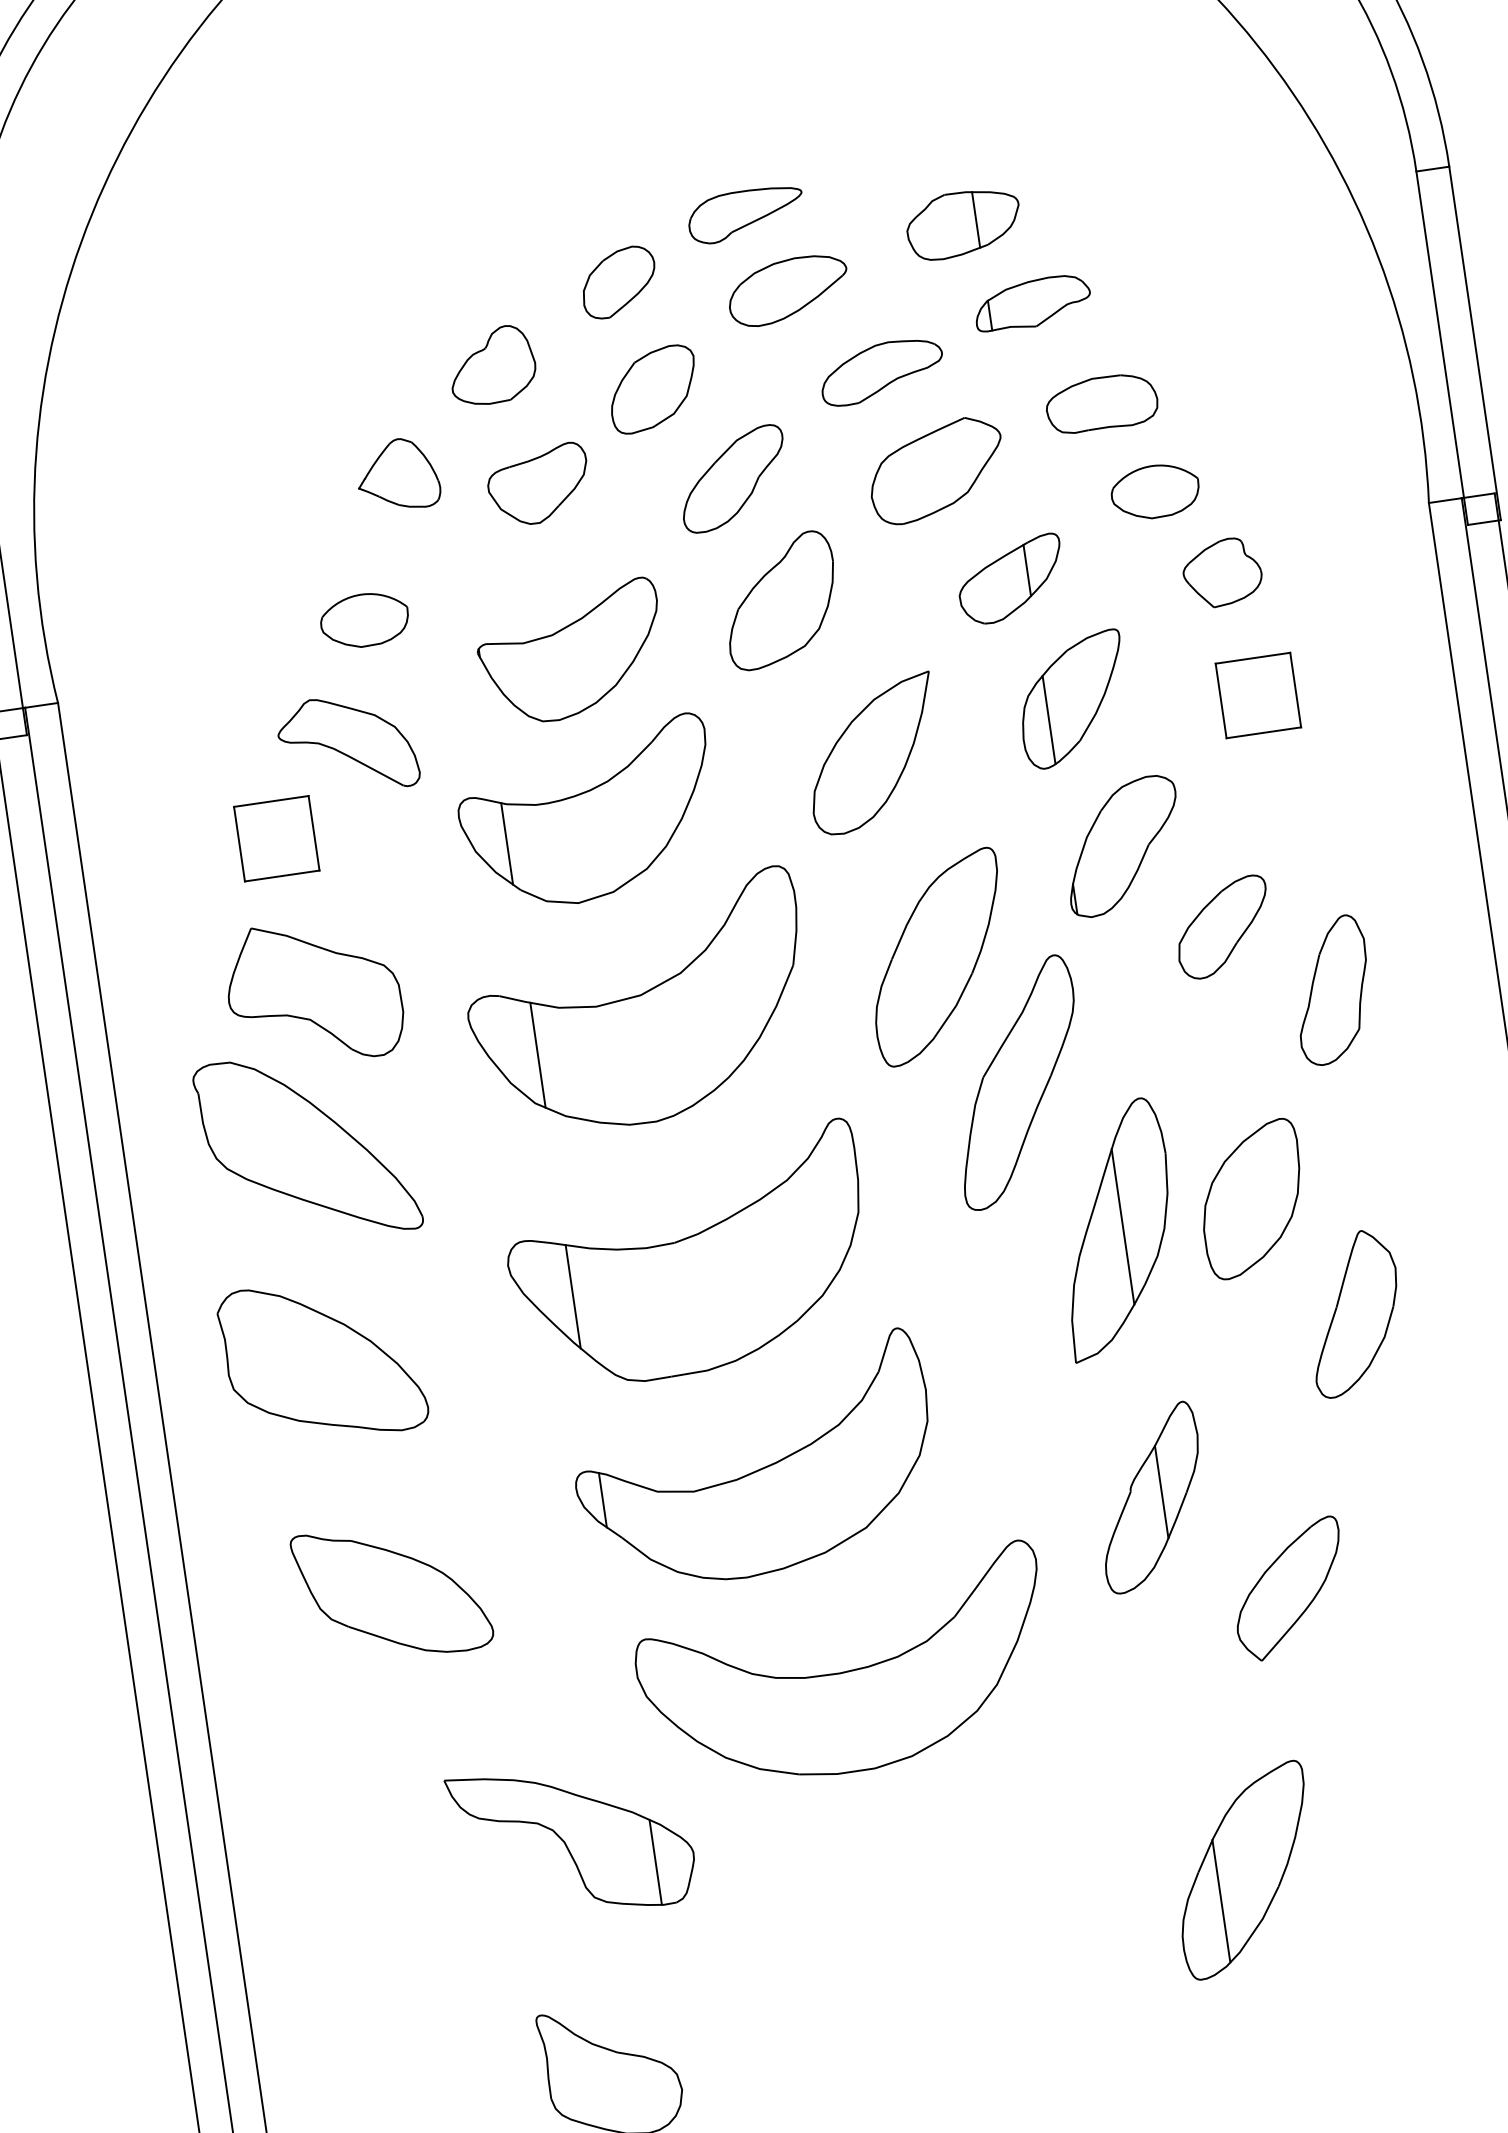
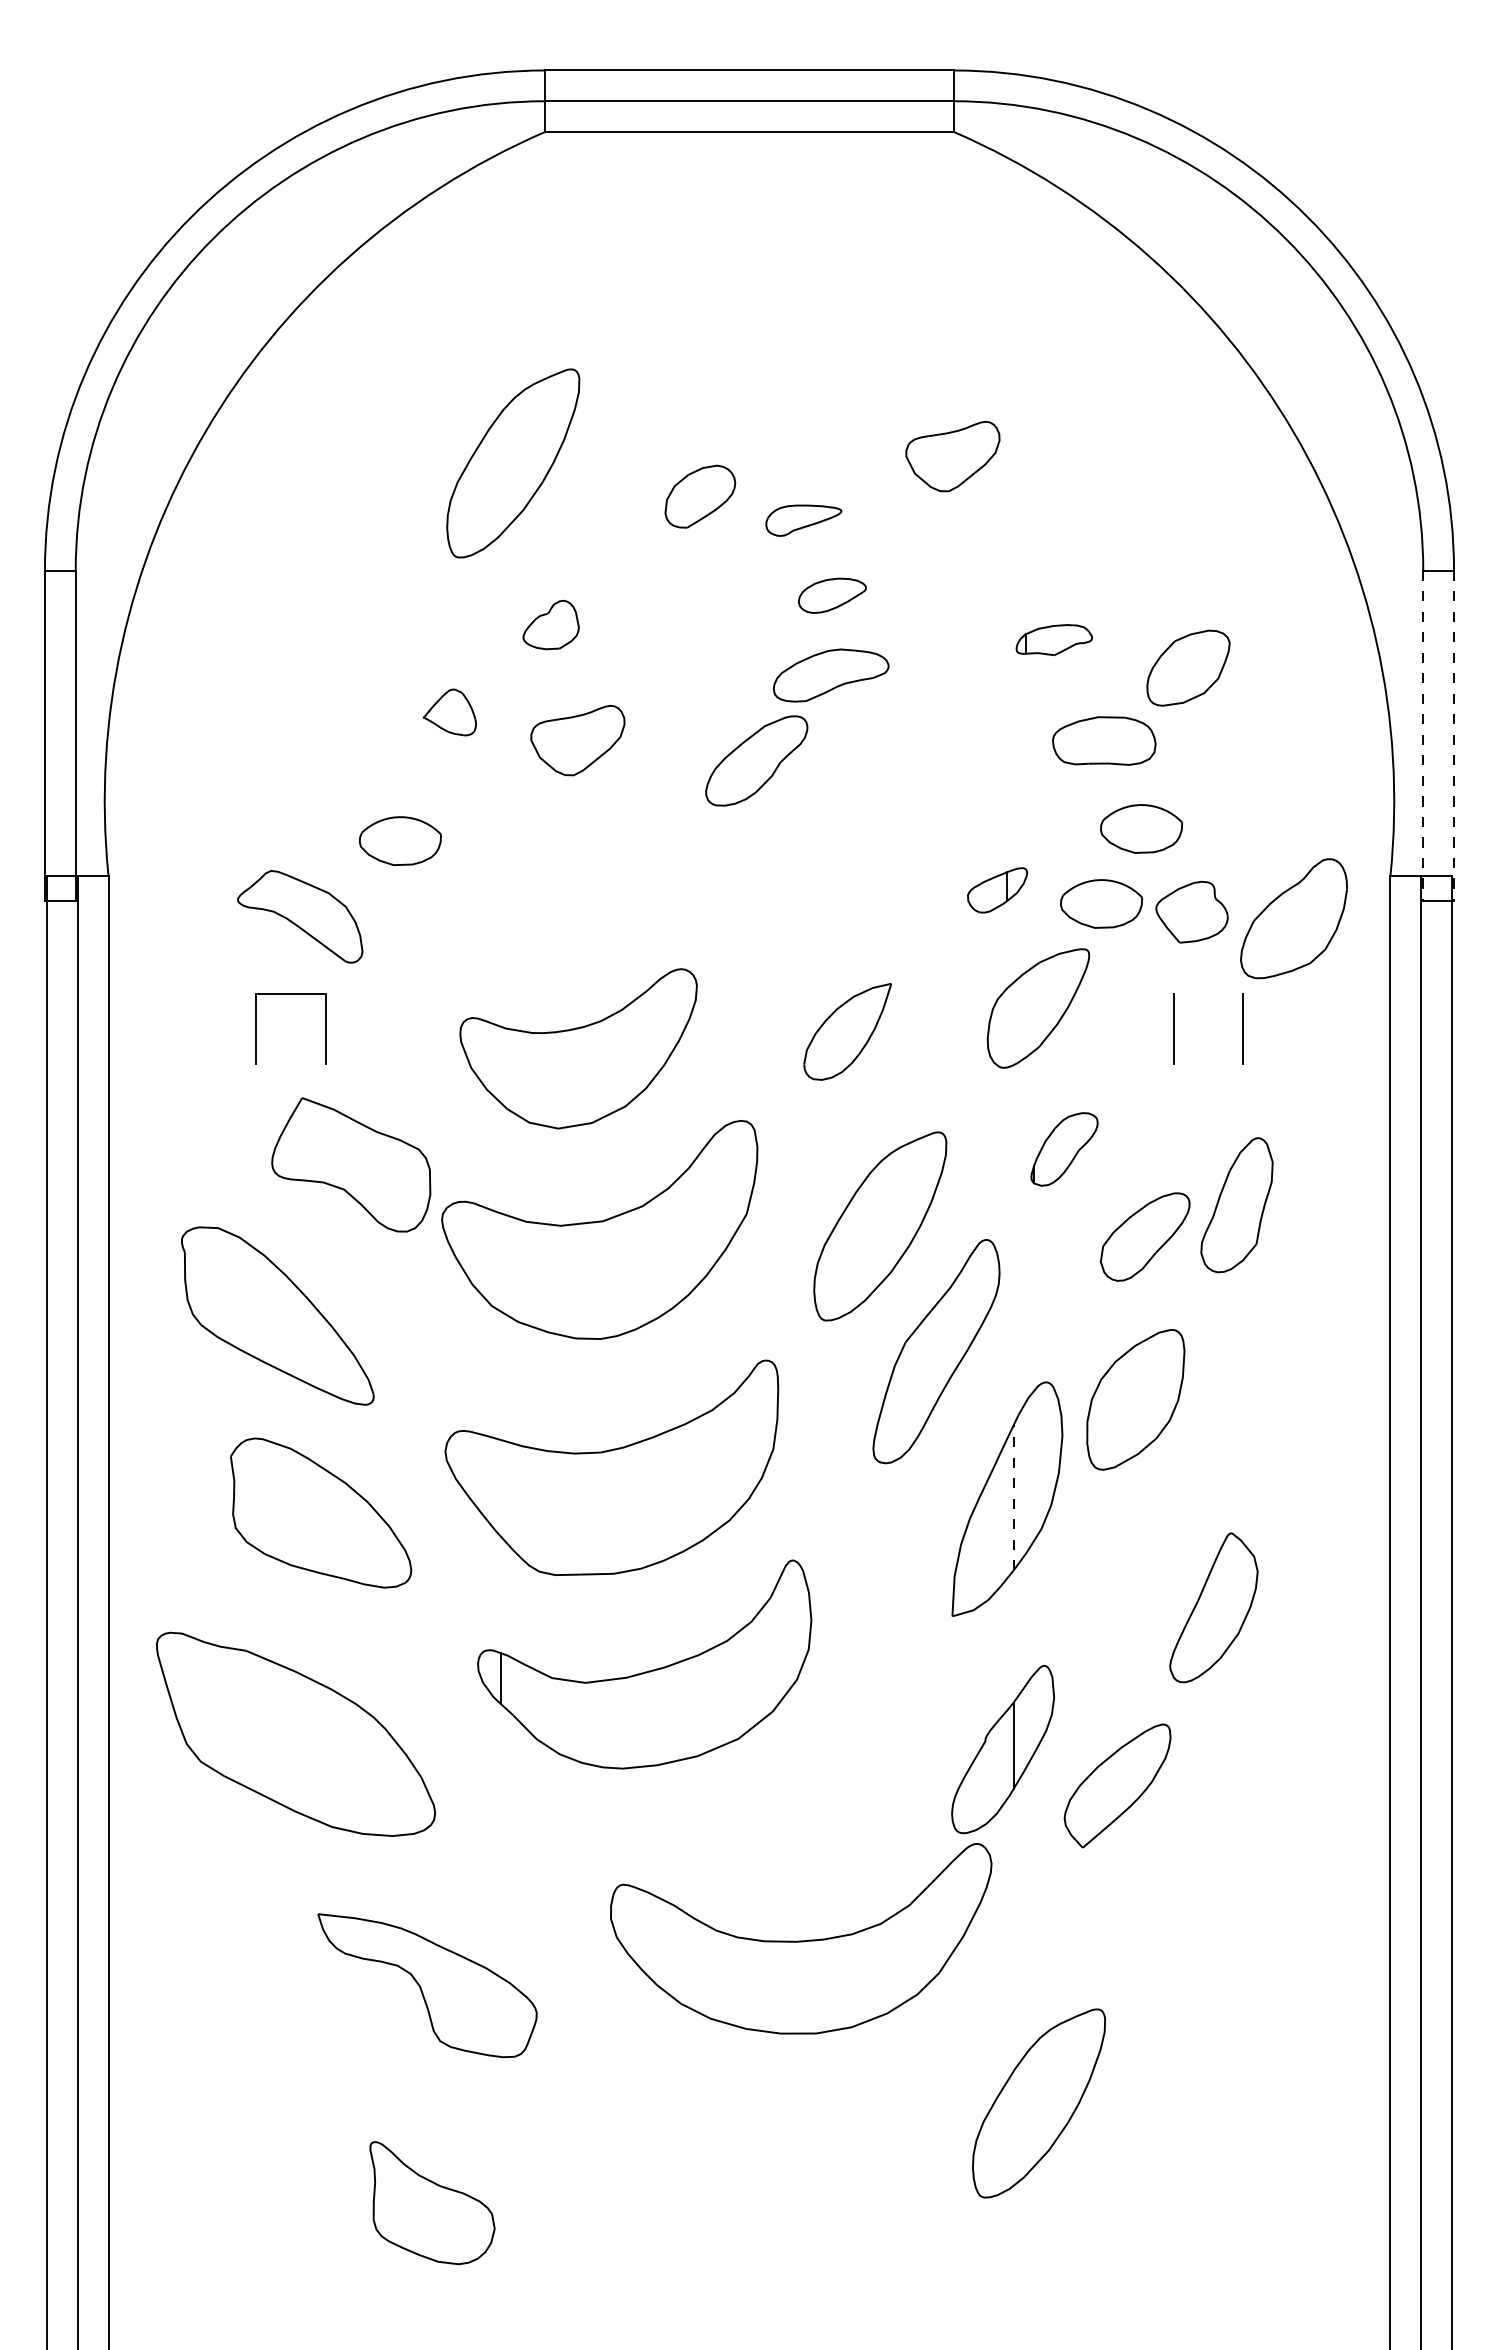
part: (895, 122) -> (952, 456), added
part: (426, 198) -> (513, 463), added
part: (745, 214) -> (803, 520), size x0.7
part: (963, 224) -> (1001, 558), removed
part: (619, 282) -> (700, 496), moved
part: (788, 290) -> (832, 595), size x0.6
part: (1032, 302) -> (1054, 639), size x0.7
line: (1475, 344) -> (1454, 736), solid -> dashed
line: (1442, 348) -> (1423, 736), solid -> dashed
part: (491, 365) -> (550, 624), size x0.7
part: (882, 371) -> (831, 675), moved
part: (653, 388) -> (1188, 667), moved
part: (937, 470) -> (944, 780), removed
part: (397, 475) -> (449, 712), size x0.7
part: (1124, 577) -> (1101, 903), added
part: (1010, 579) -> (997, 890), size x0.6
part: (780, 600) -> (1293, 918), moved
part: (570, 652) -> (584, 898), removed
line: (1252, 658) -> (1208, 994), removed
line: (1048, 719) -> (1013, 1023), removed
line: (1263, 733) -> (1208, 1064), removed
part: (348, 744) -> (300, 916), moved
part: (872, 754) -> (847, 1031), size x0.7
line: (506, 843) -> (500, 1064), removed
part: (1123, 846) -> (1064, 1149), size x0.6
line: (282, 876) -> (290, 1064), removed
part: (1331, 990) -> (1236, 1205), moved
part: (314, 991) -> (351, 1164), moved
line: (537, 1055) -> (500, 1262), removed
part: (1252, 1199) -> (1135, 1399), moved
line: (1122, 1226) -> (1013, 1497), solid -> dashed
line: (572, 1297) -> (500, 1488), removed
part: (323, 1359) -> (321, 1512), moved
part: (1289, 1588) -> (1117, 1785), moved
part: (391, 1592) -> (295, 1734), size x1.6
part: (844, 1669) -> (801, 1938), moved
line: (655, 1862) -> (500, 2017), removed
line: (1221, 1901) -> (1013, 2128), removed

